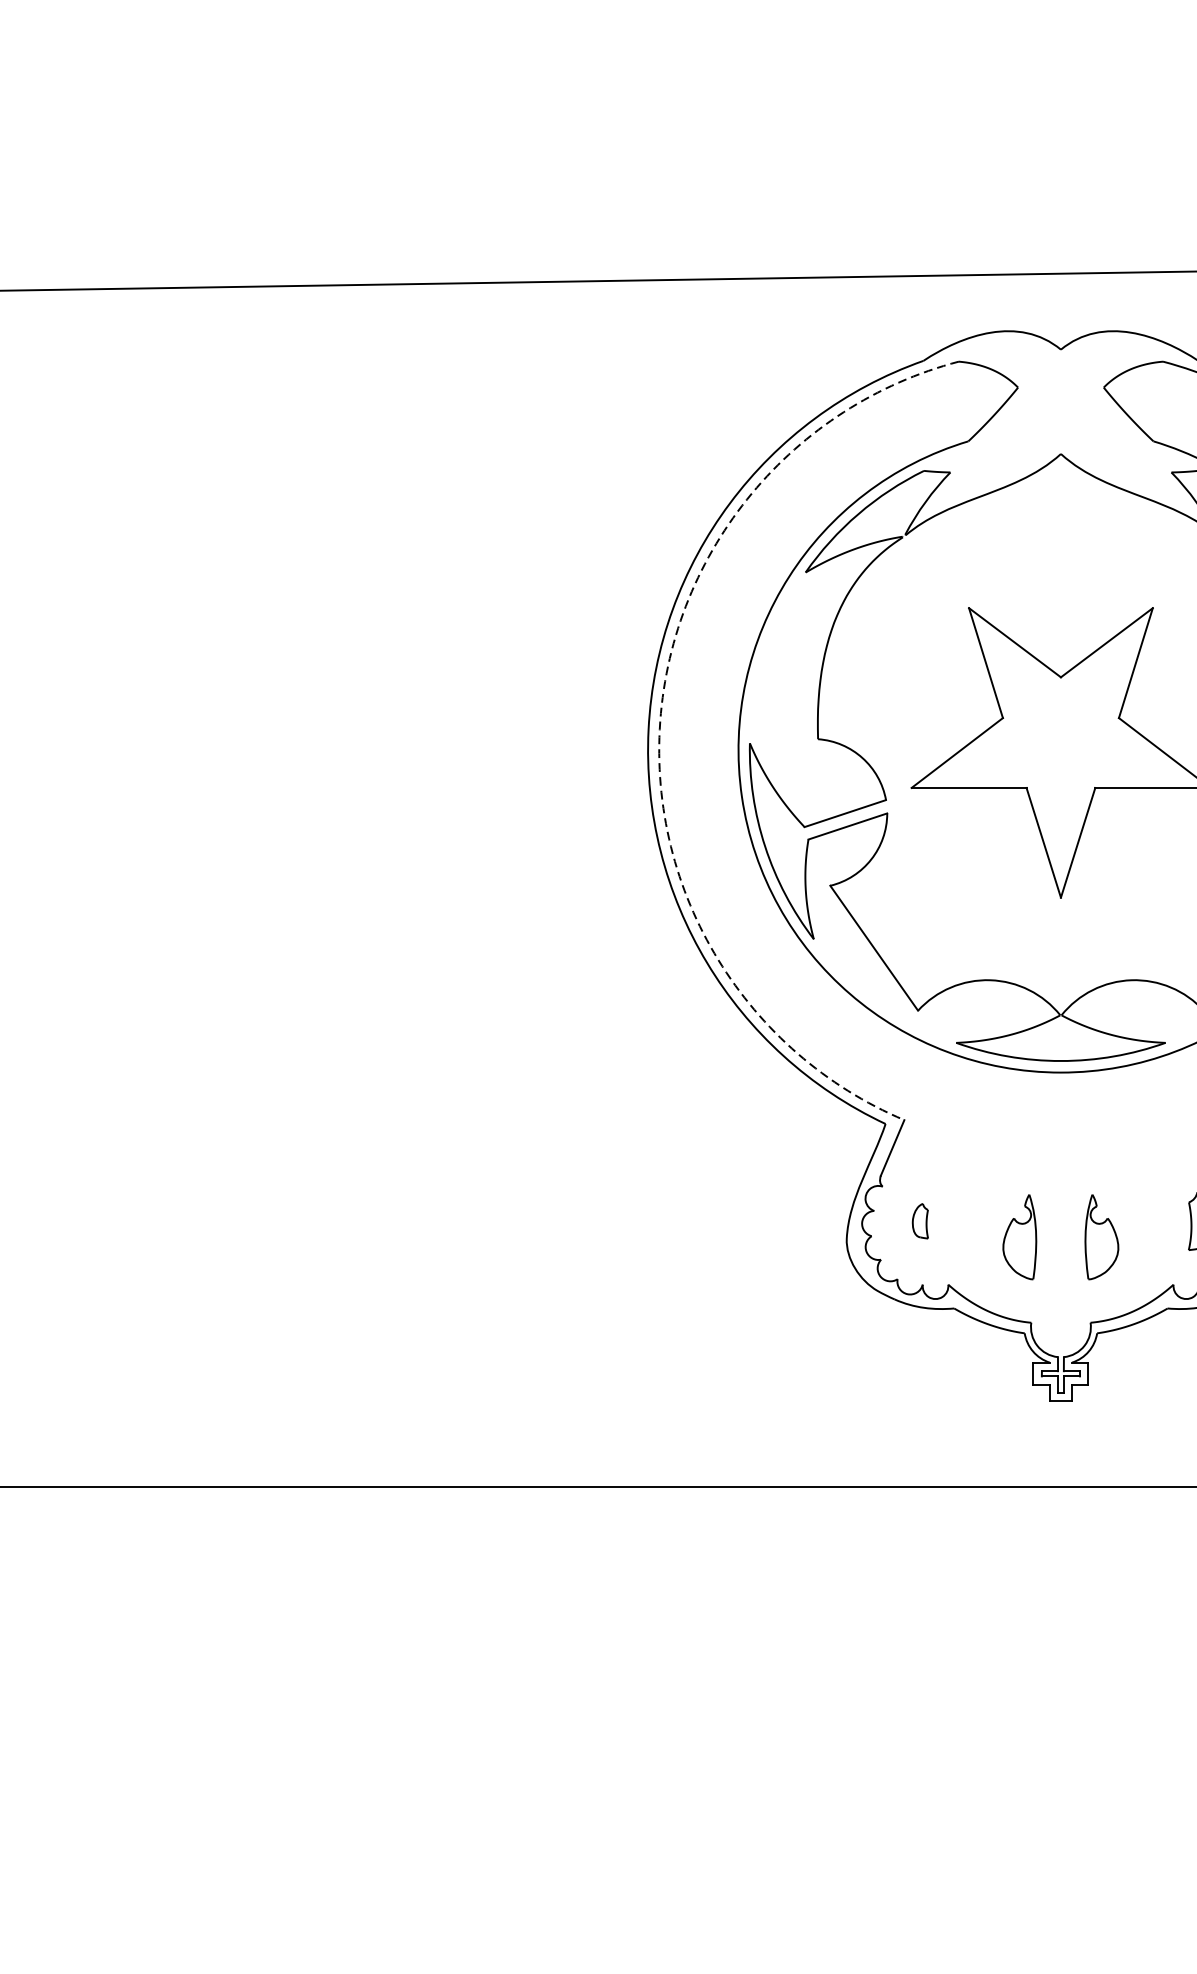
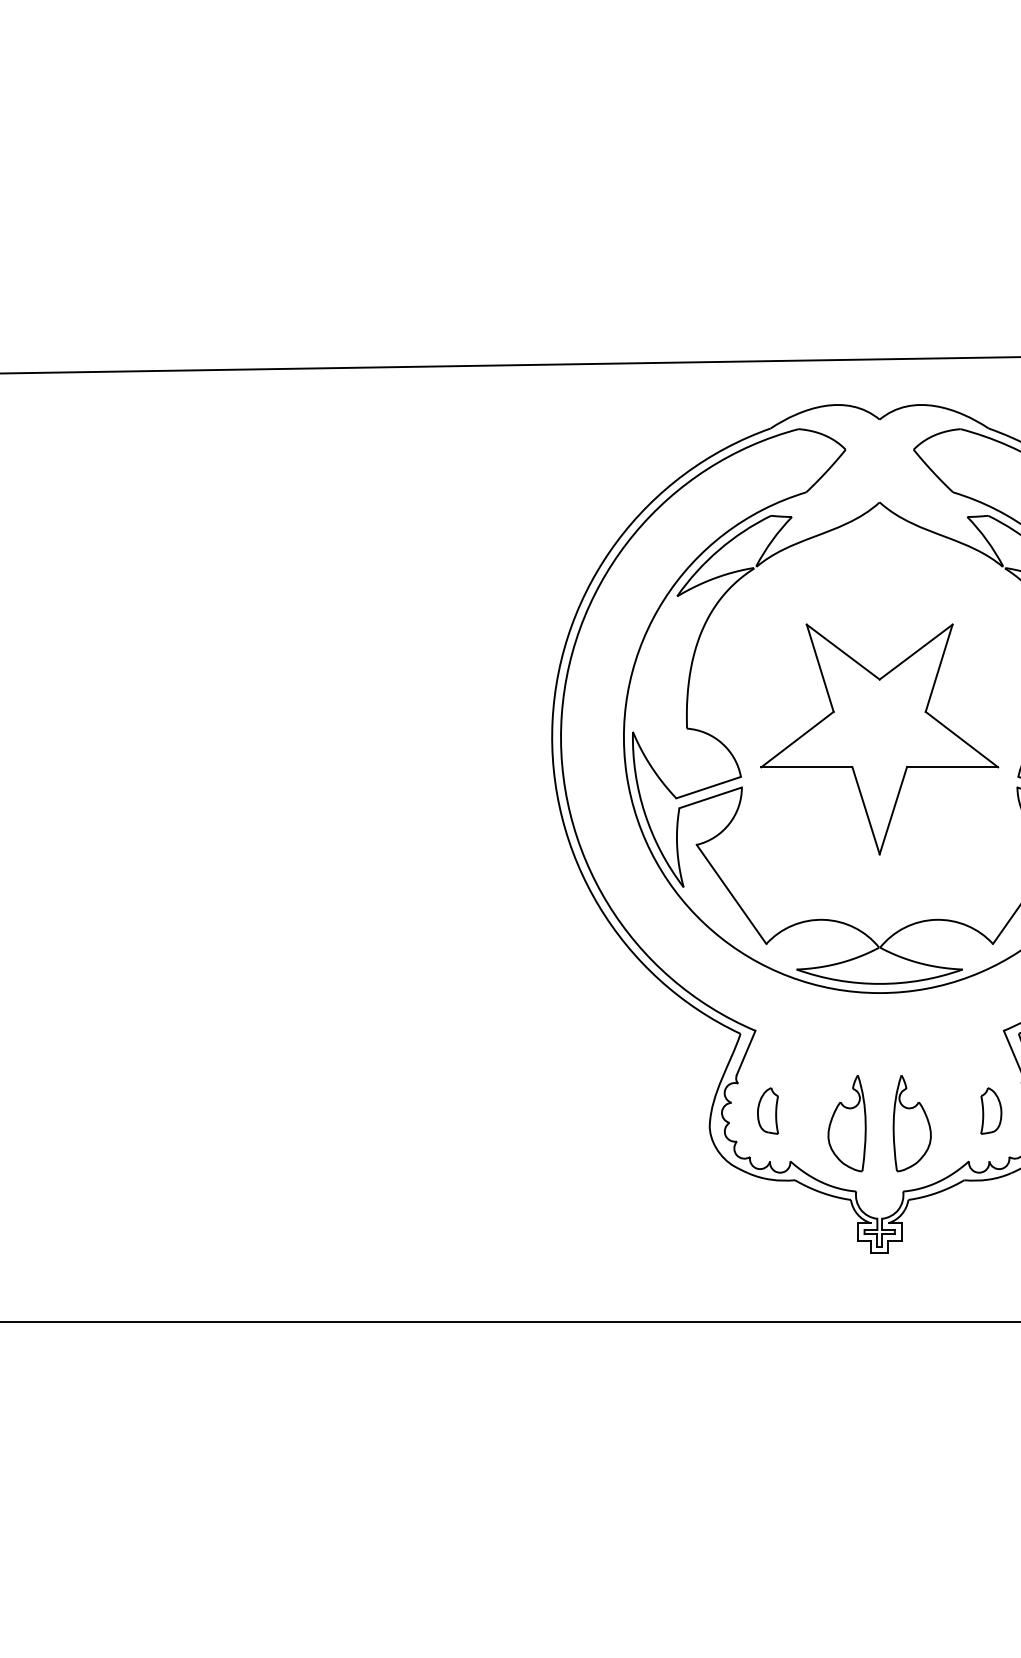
arc: (659, 721) -> (561, 714), dashed -> solid
part: (920, 1220) -> (768, 1110), size x1.67
part: (1019, 1236) -> (846, 1123), size x1.43
part: (1101, 1236) -> (911, 1123), size x1.43

